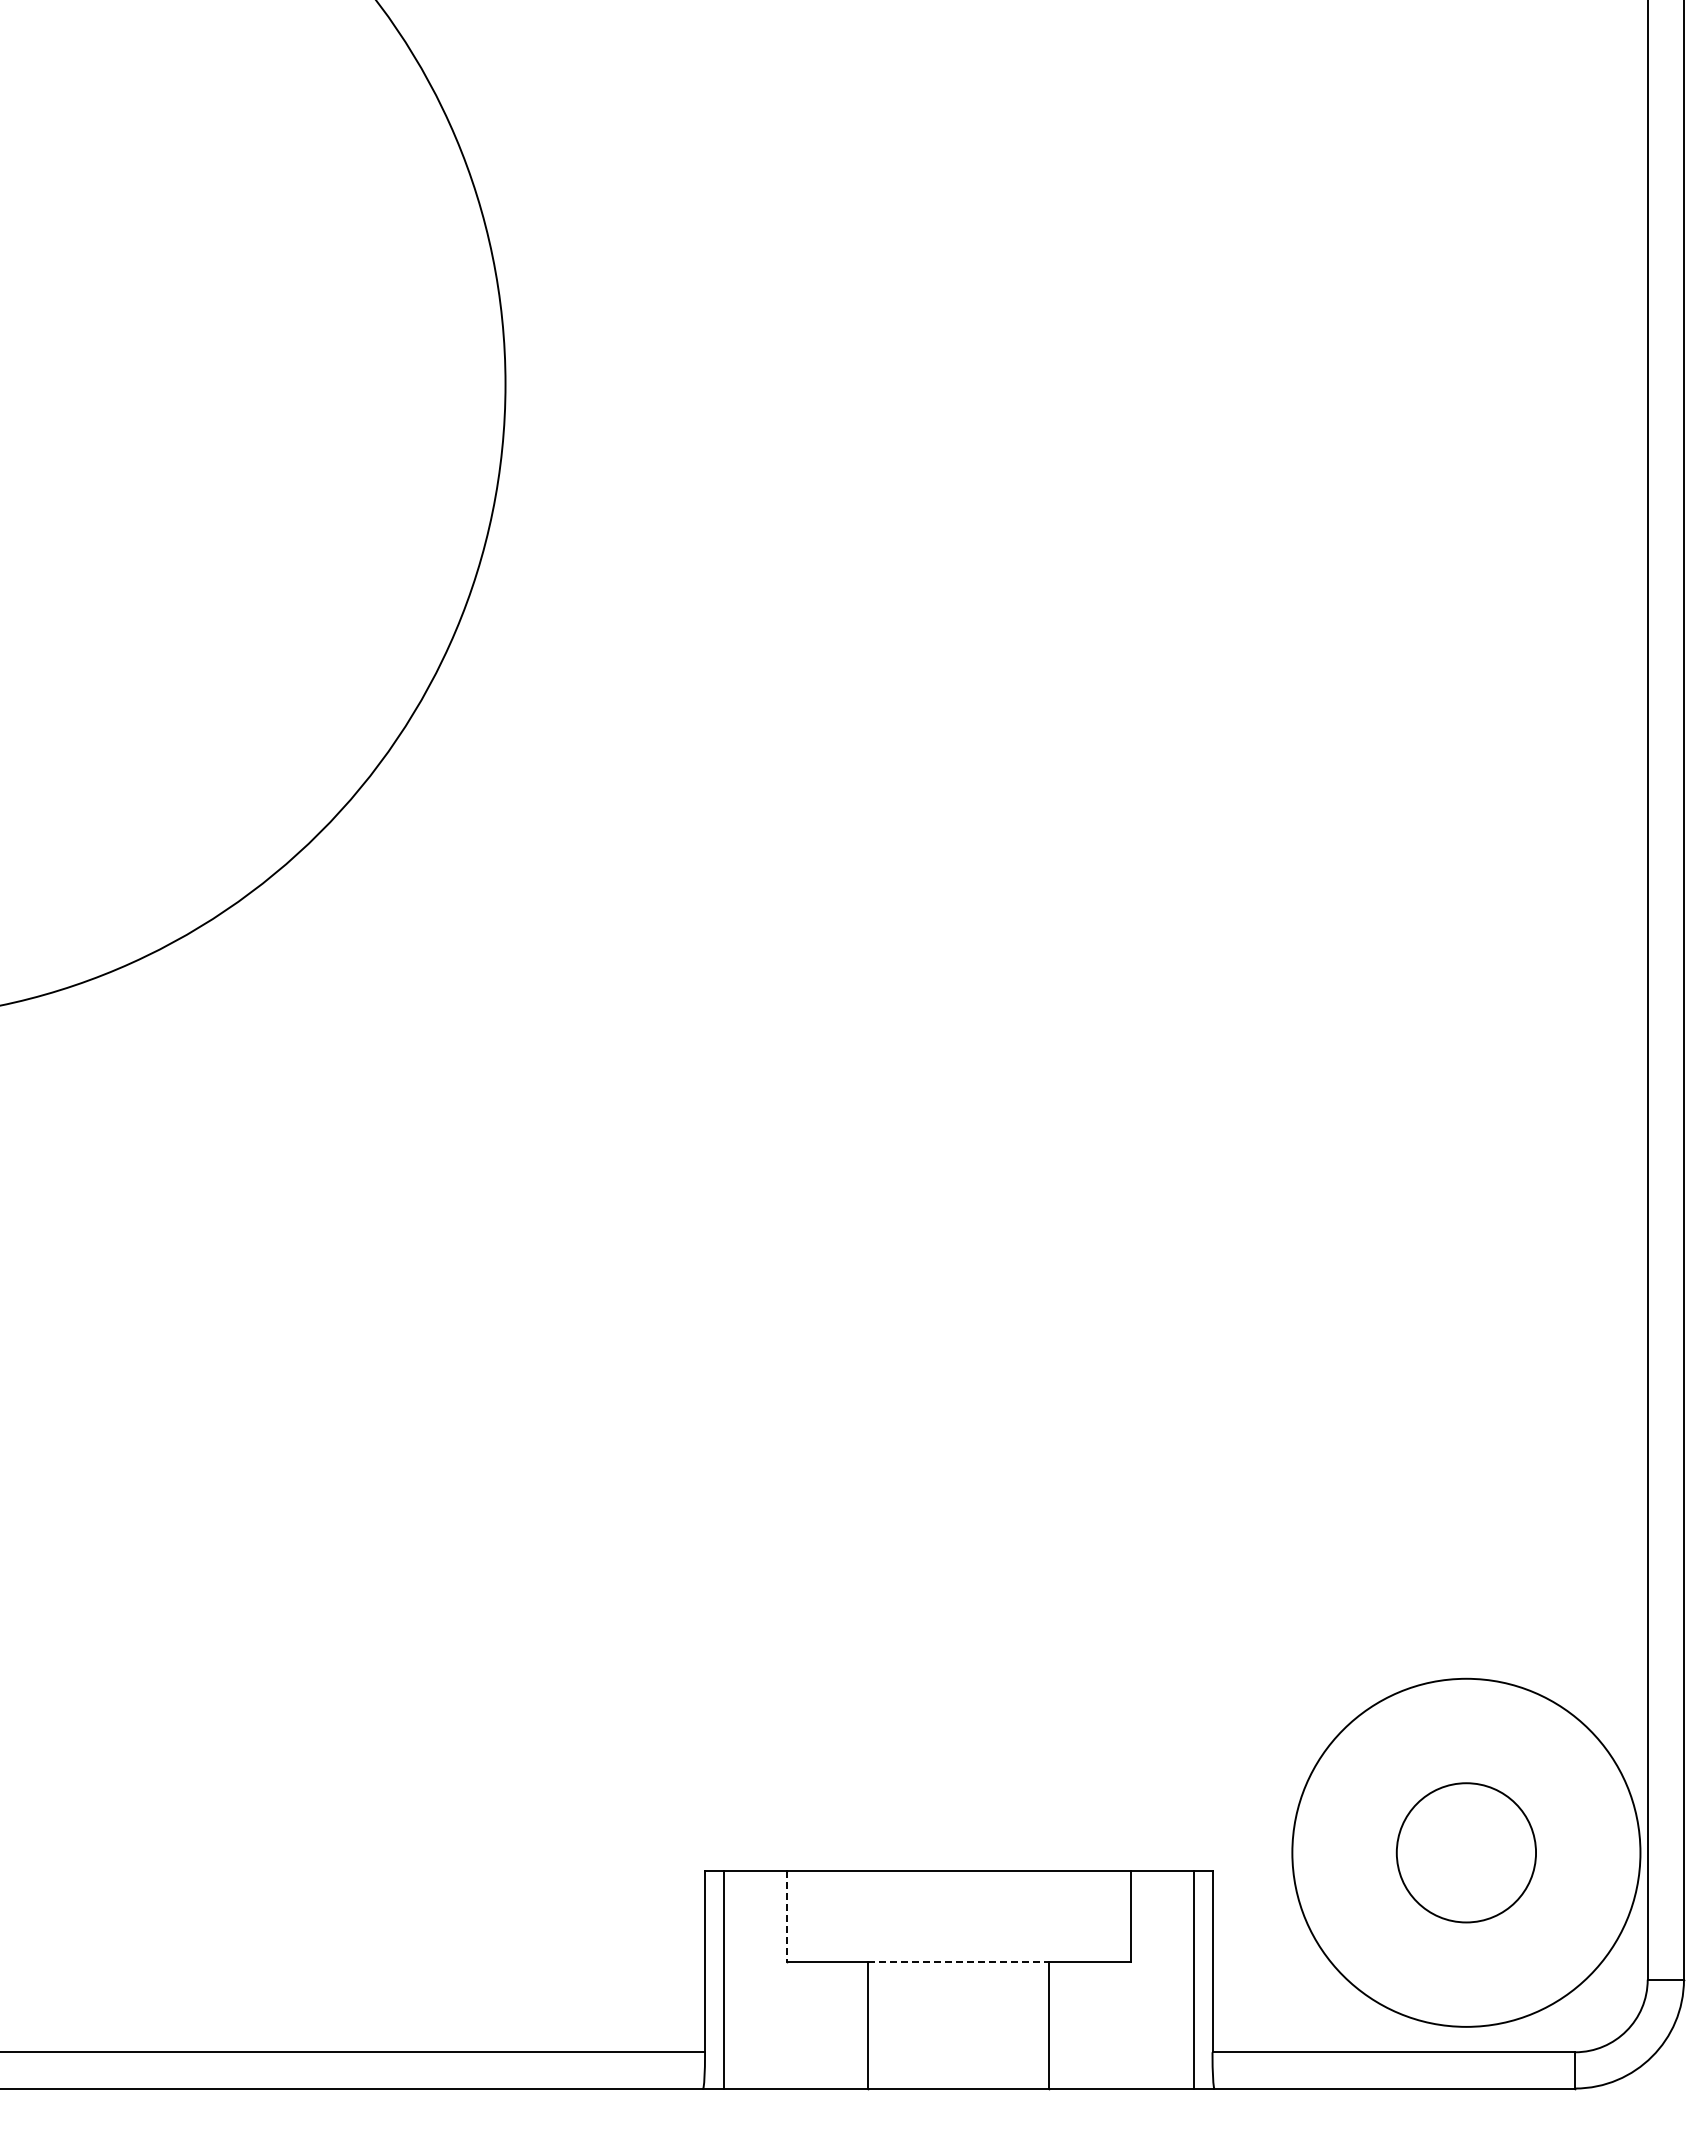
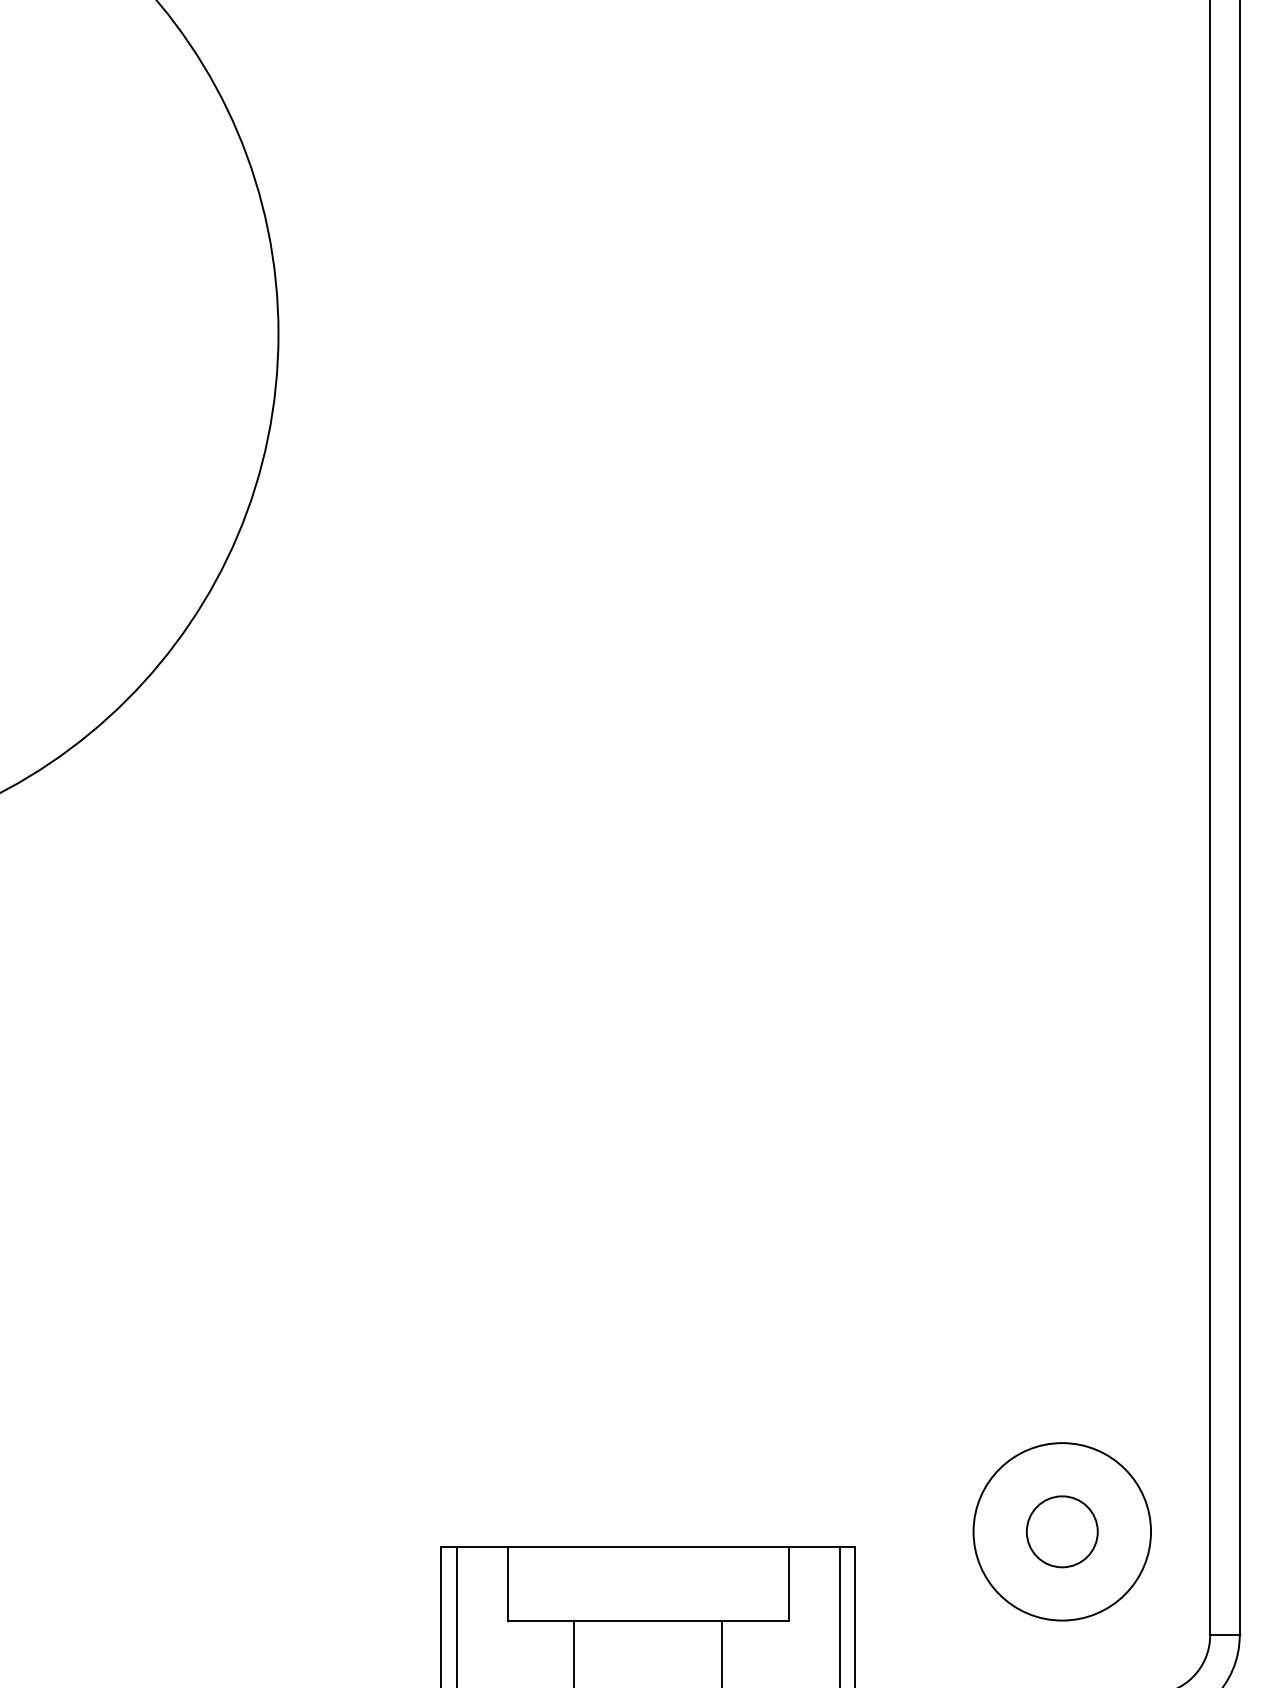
circle: (1465, 1852) -> (1061, 1531), size x0.62
circle: (1466, 1852) -> (1062, 1531), size x0.62
line: (786, 1916) -> (507, 1583), dashed -> solid
line: (958, 1961) -> (647, 1620), dashed -> solid

